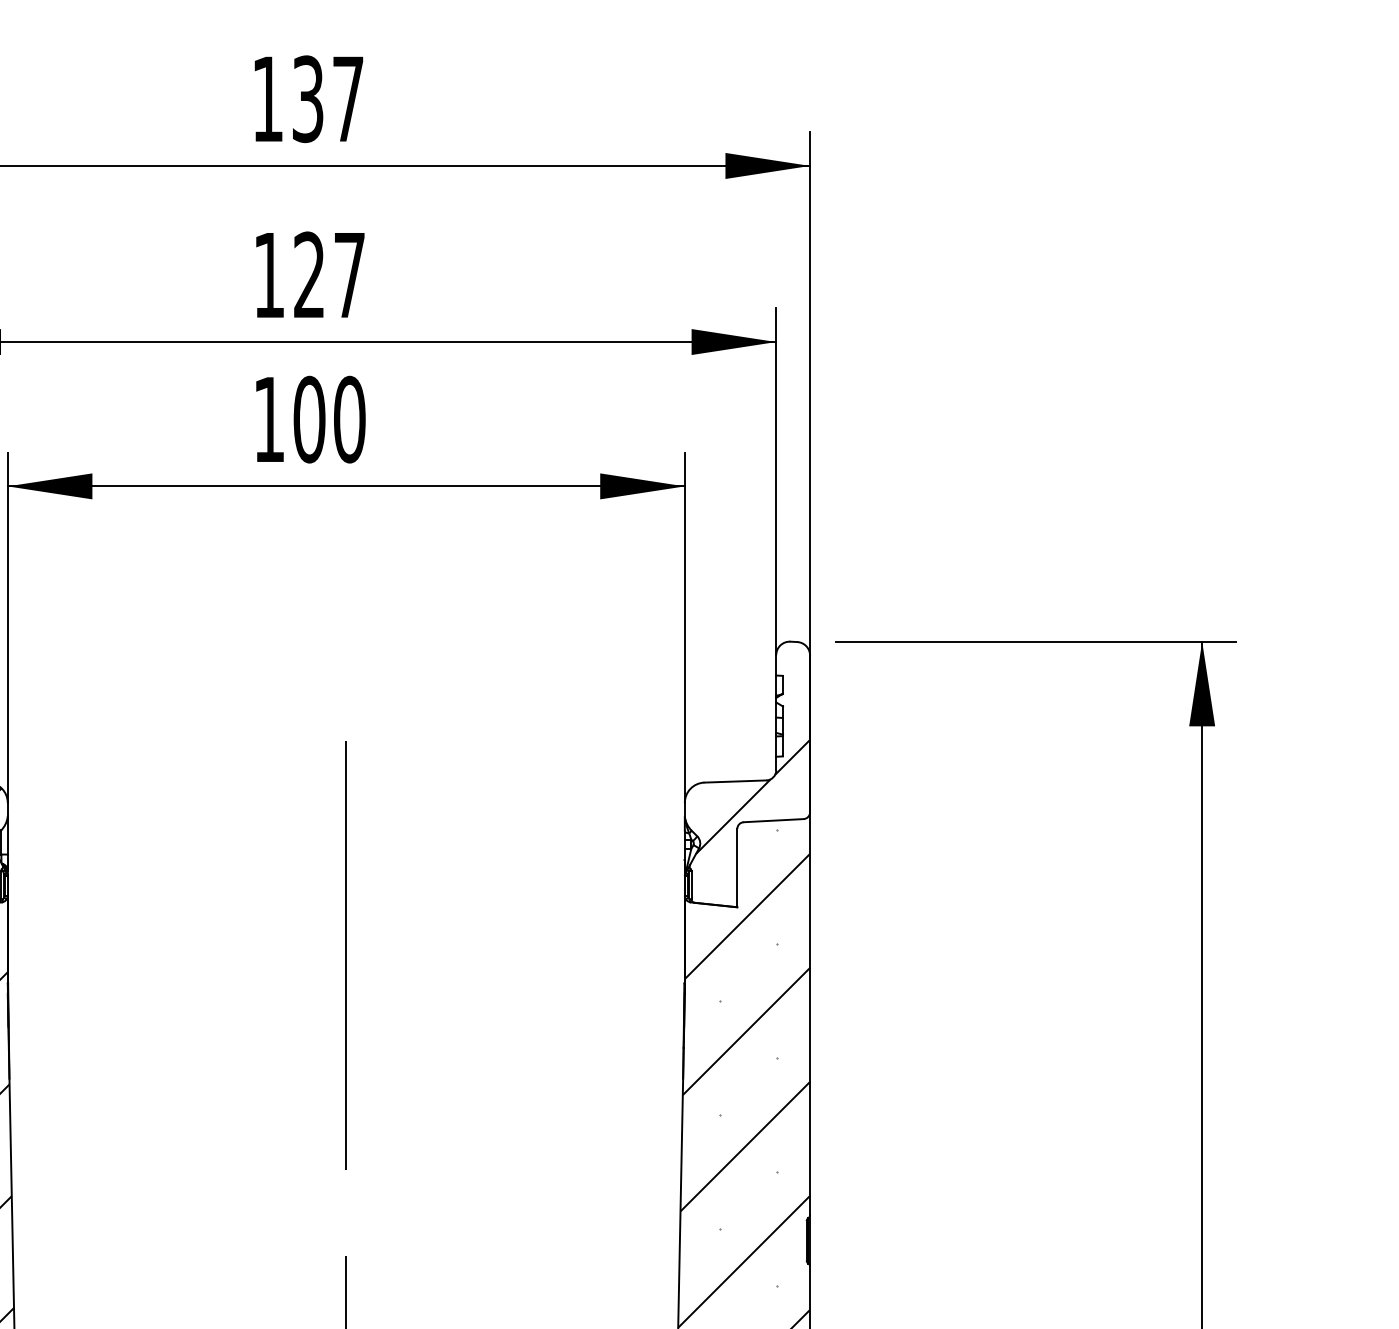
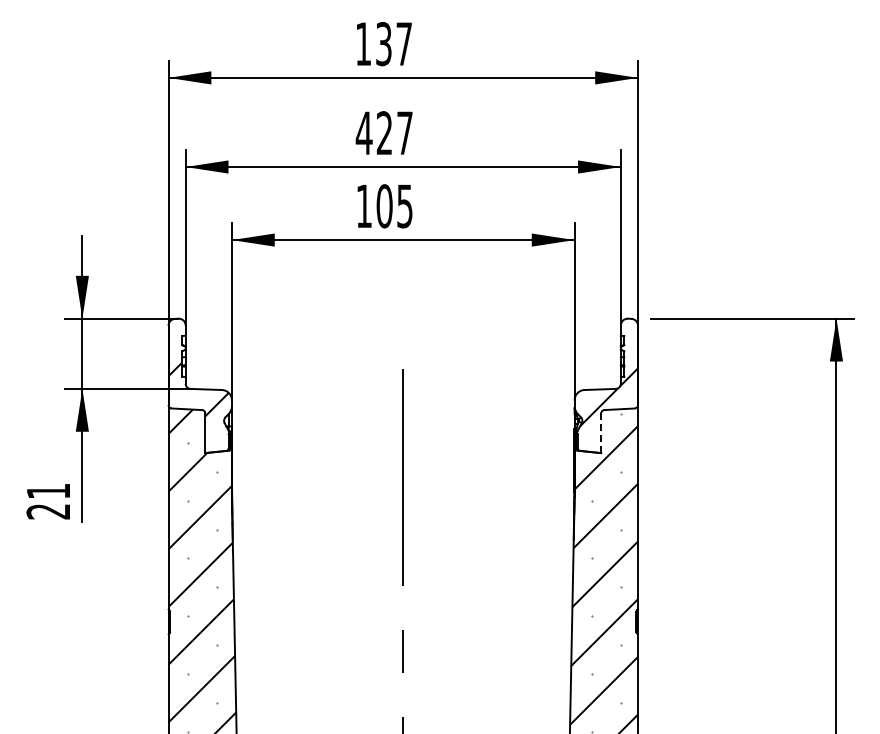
text: (267, 273) -> (363, 132), 127 -> 427
text: (350, 420) -> (405, 206), 100 -> 105
line: (737, 868) -> (601, 433), solid -> dashed

